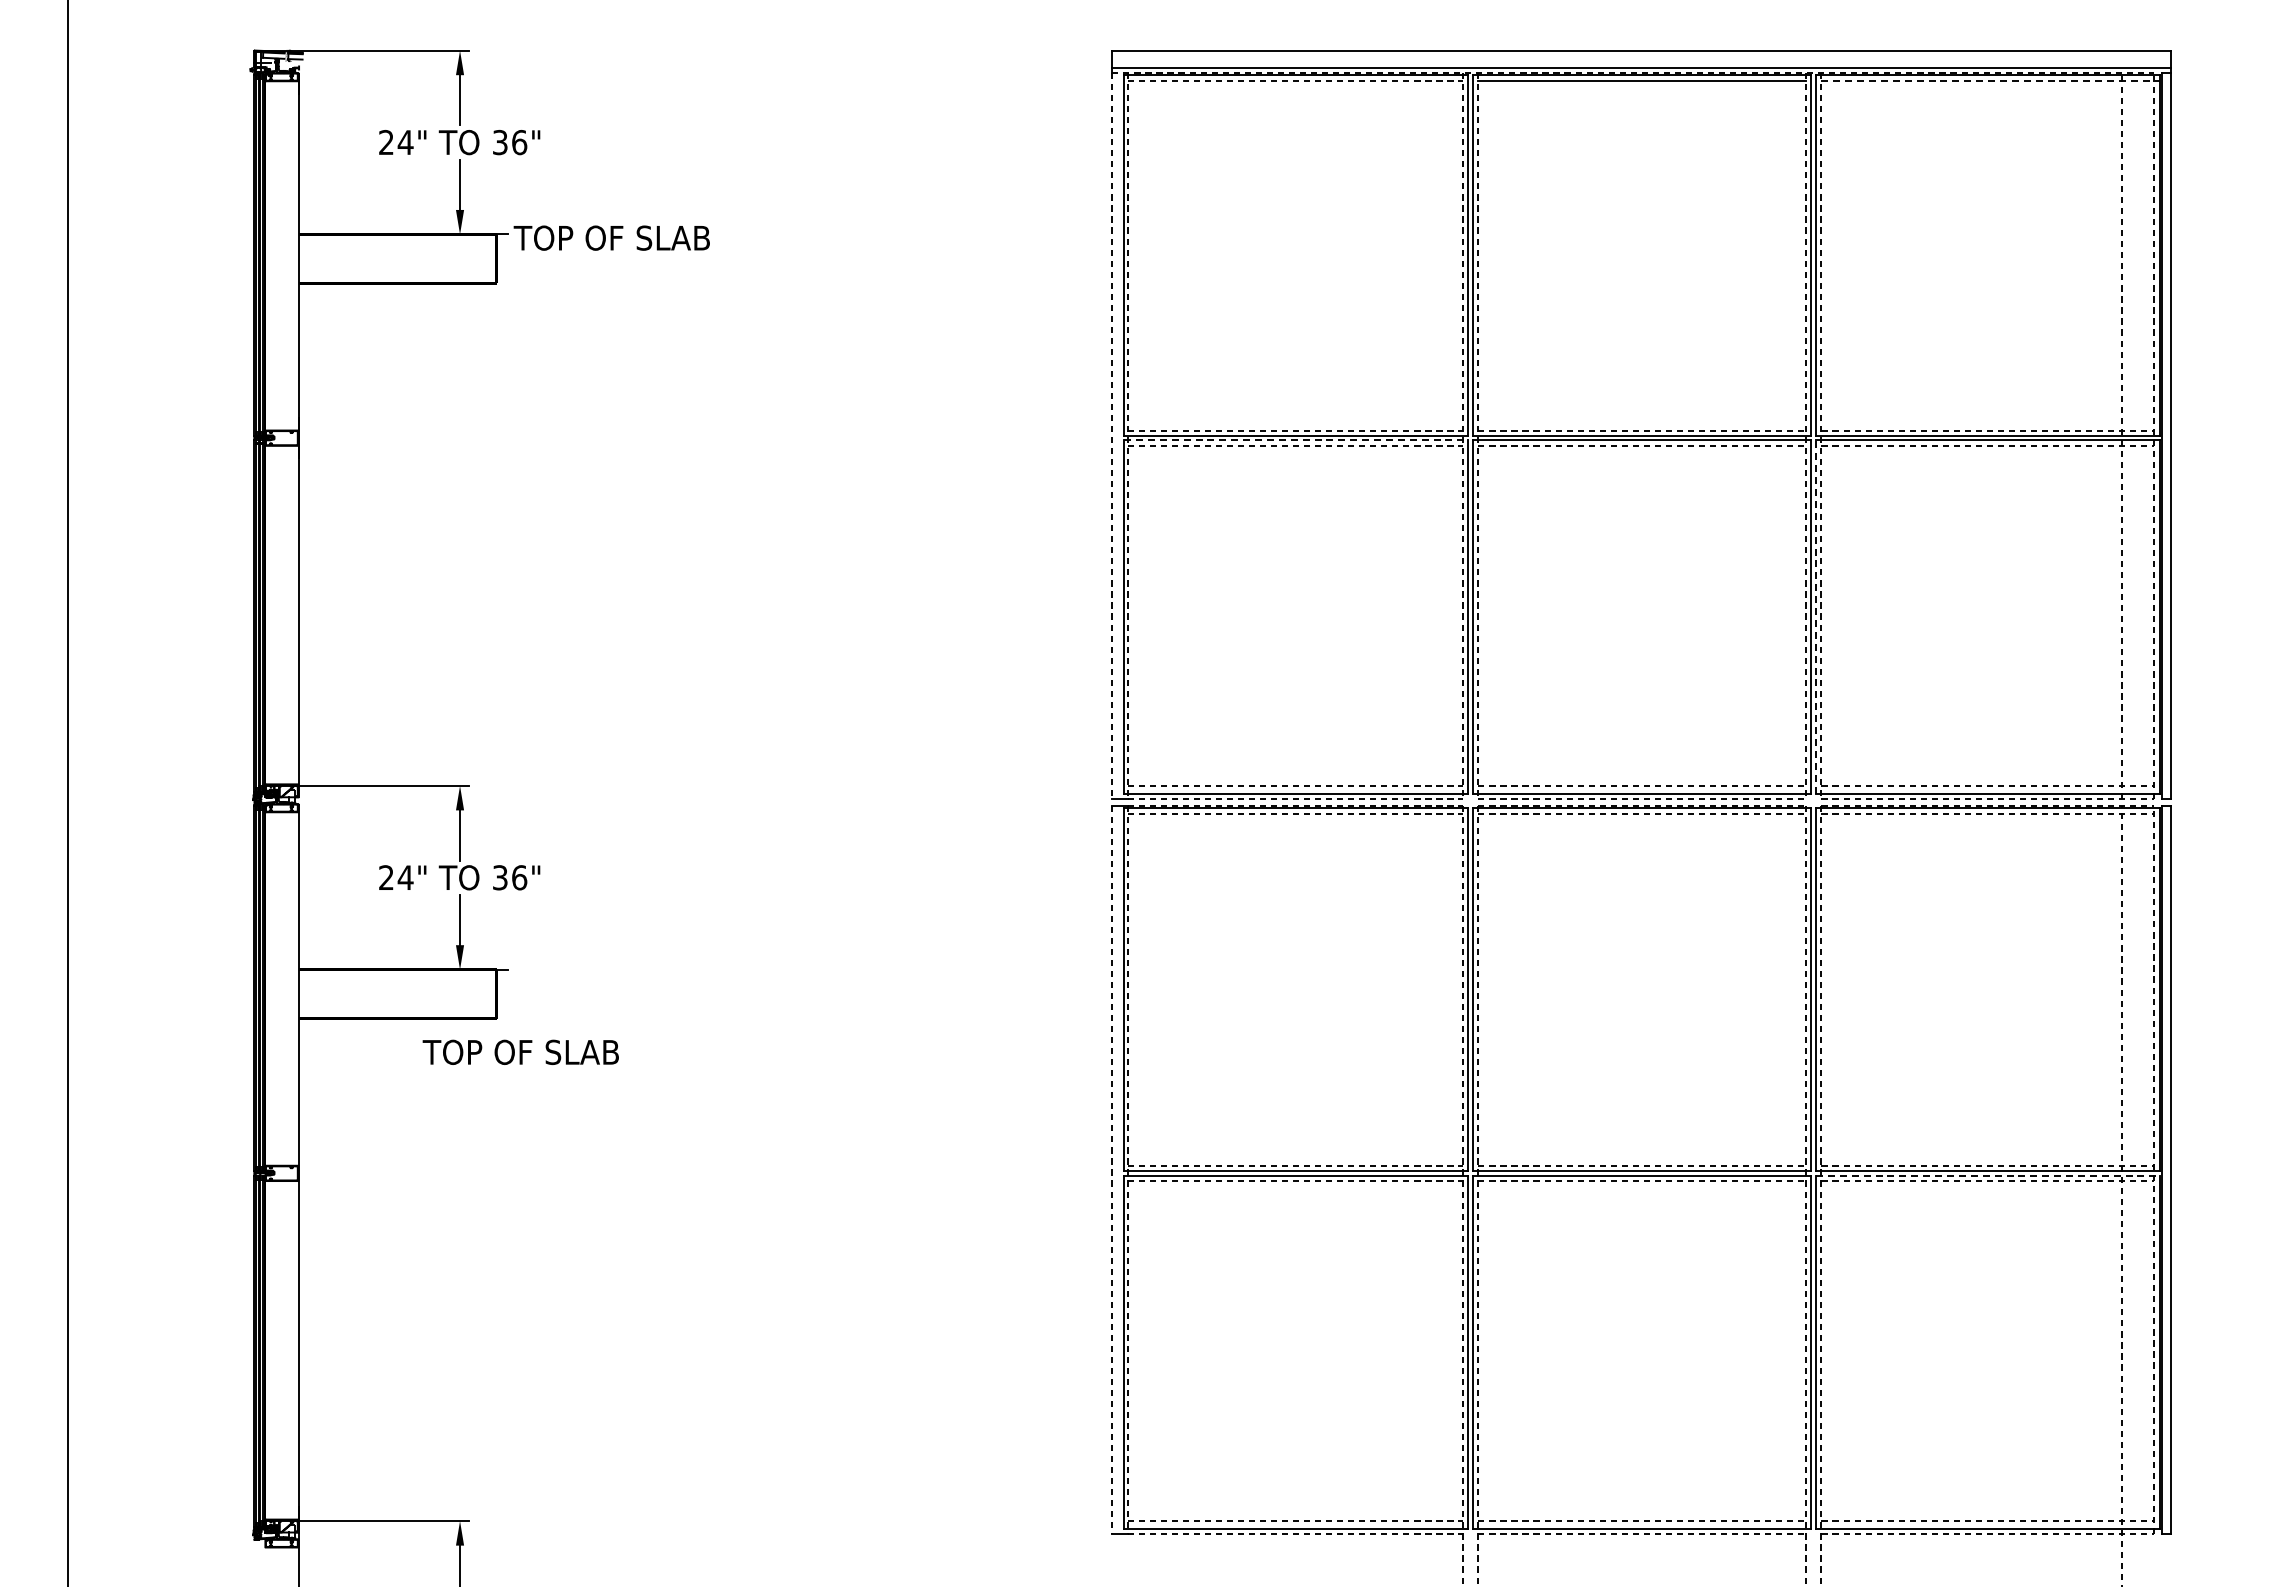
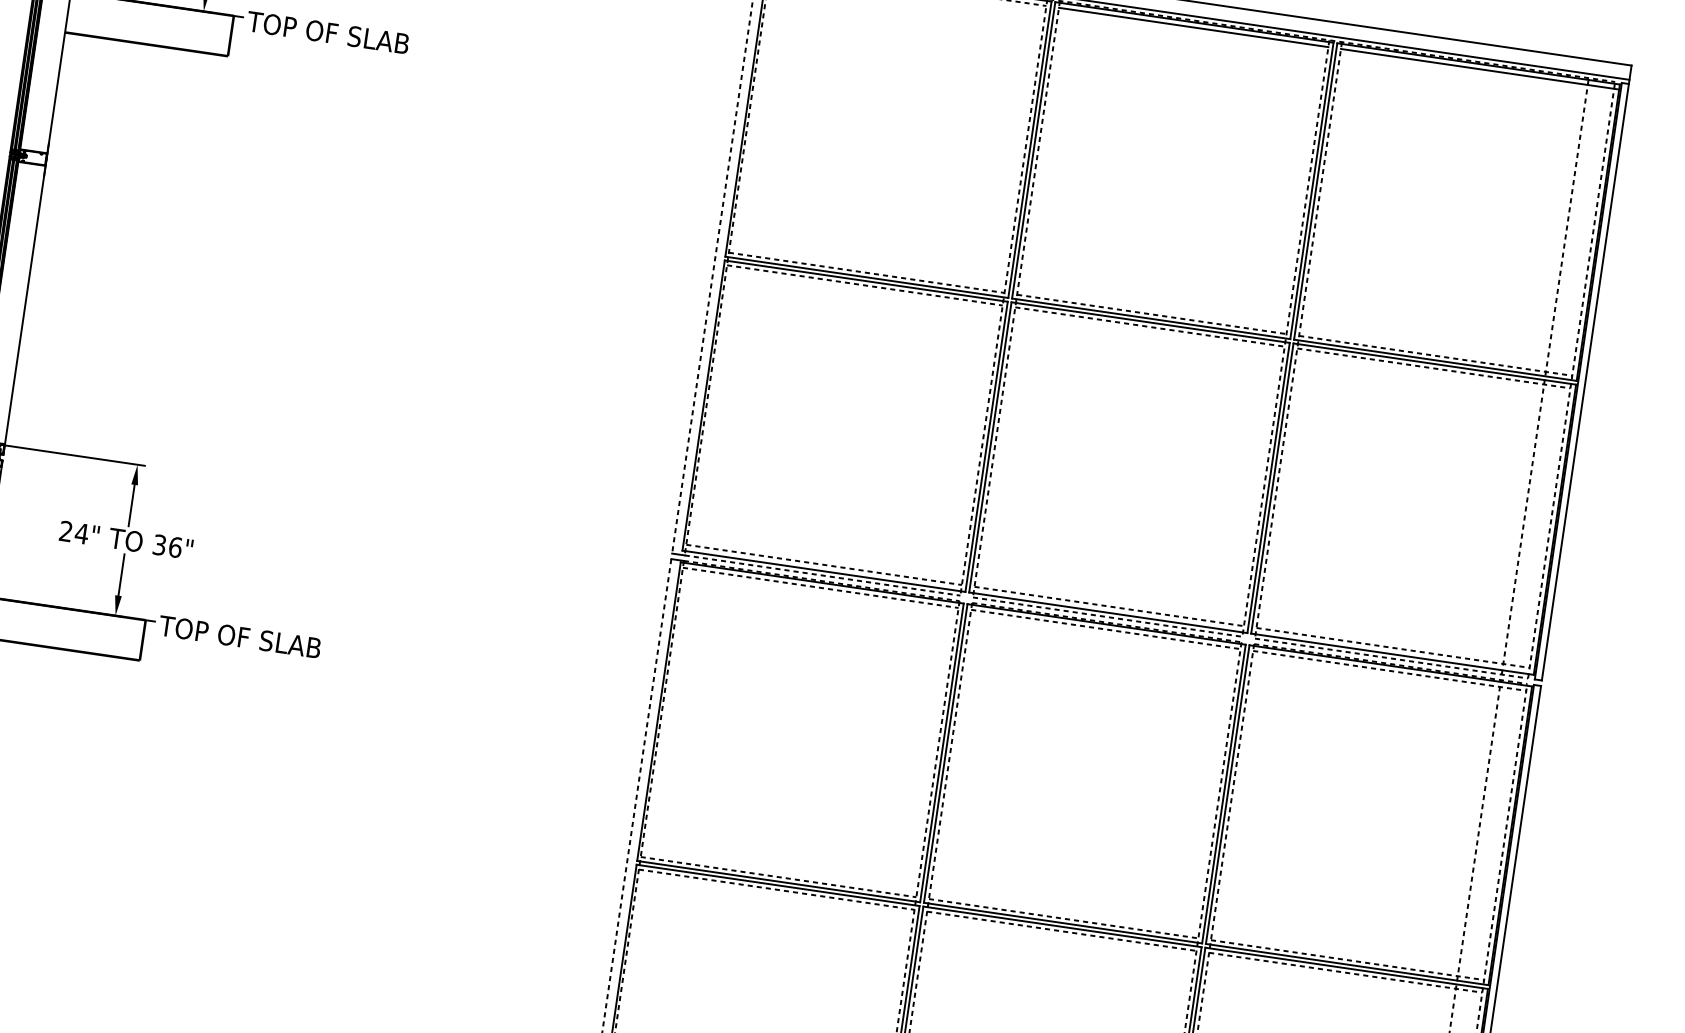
line: (1991, 81) -> (1480, 69), dashed -> solid
line: (1296, 440) -> (866, 281), dashed -> solid
line: (1816, 617) -> (1272, 489), dashed -> solid
text: (520, 1051) -> (239, 636), moved
line: (1987, 1175) -> (1346, 968), dashed -> solid

